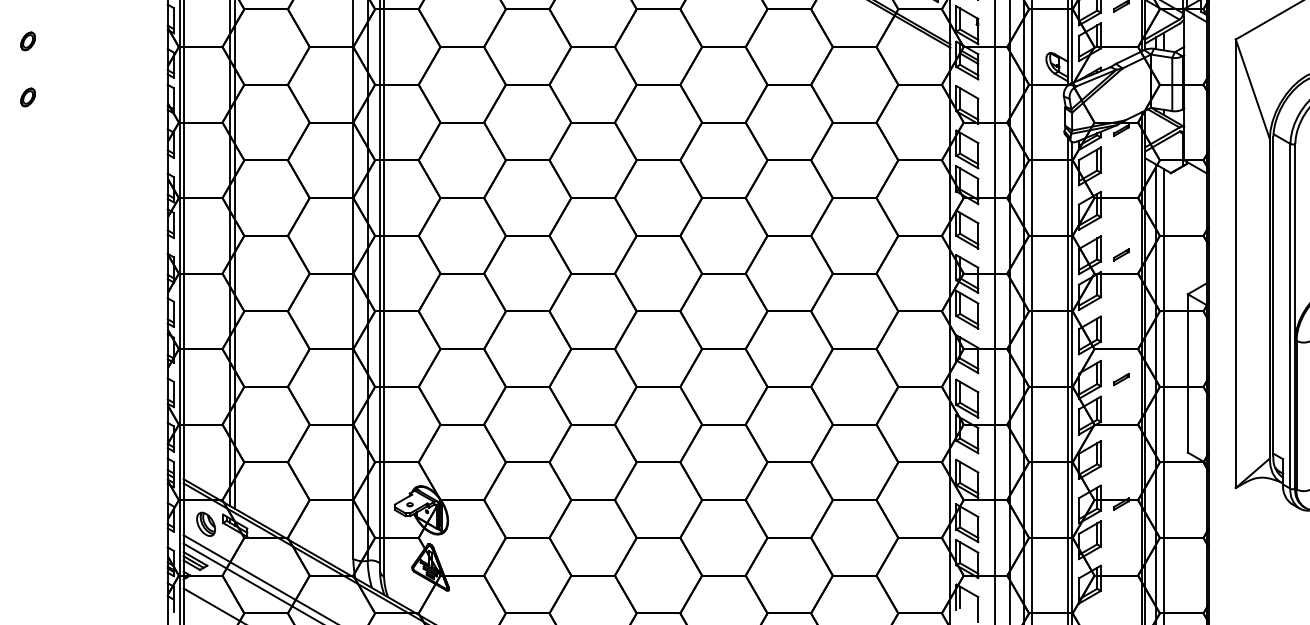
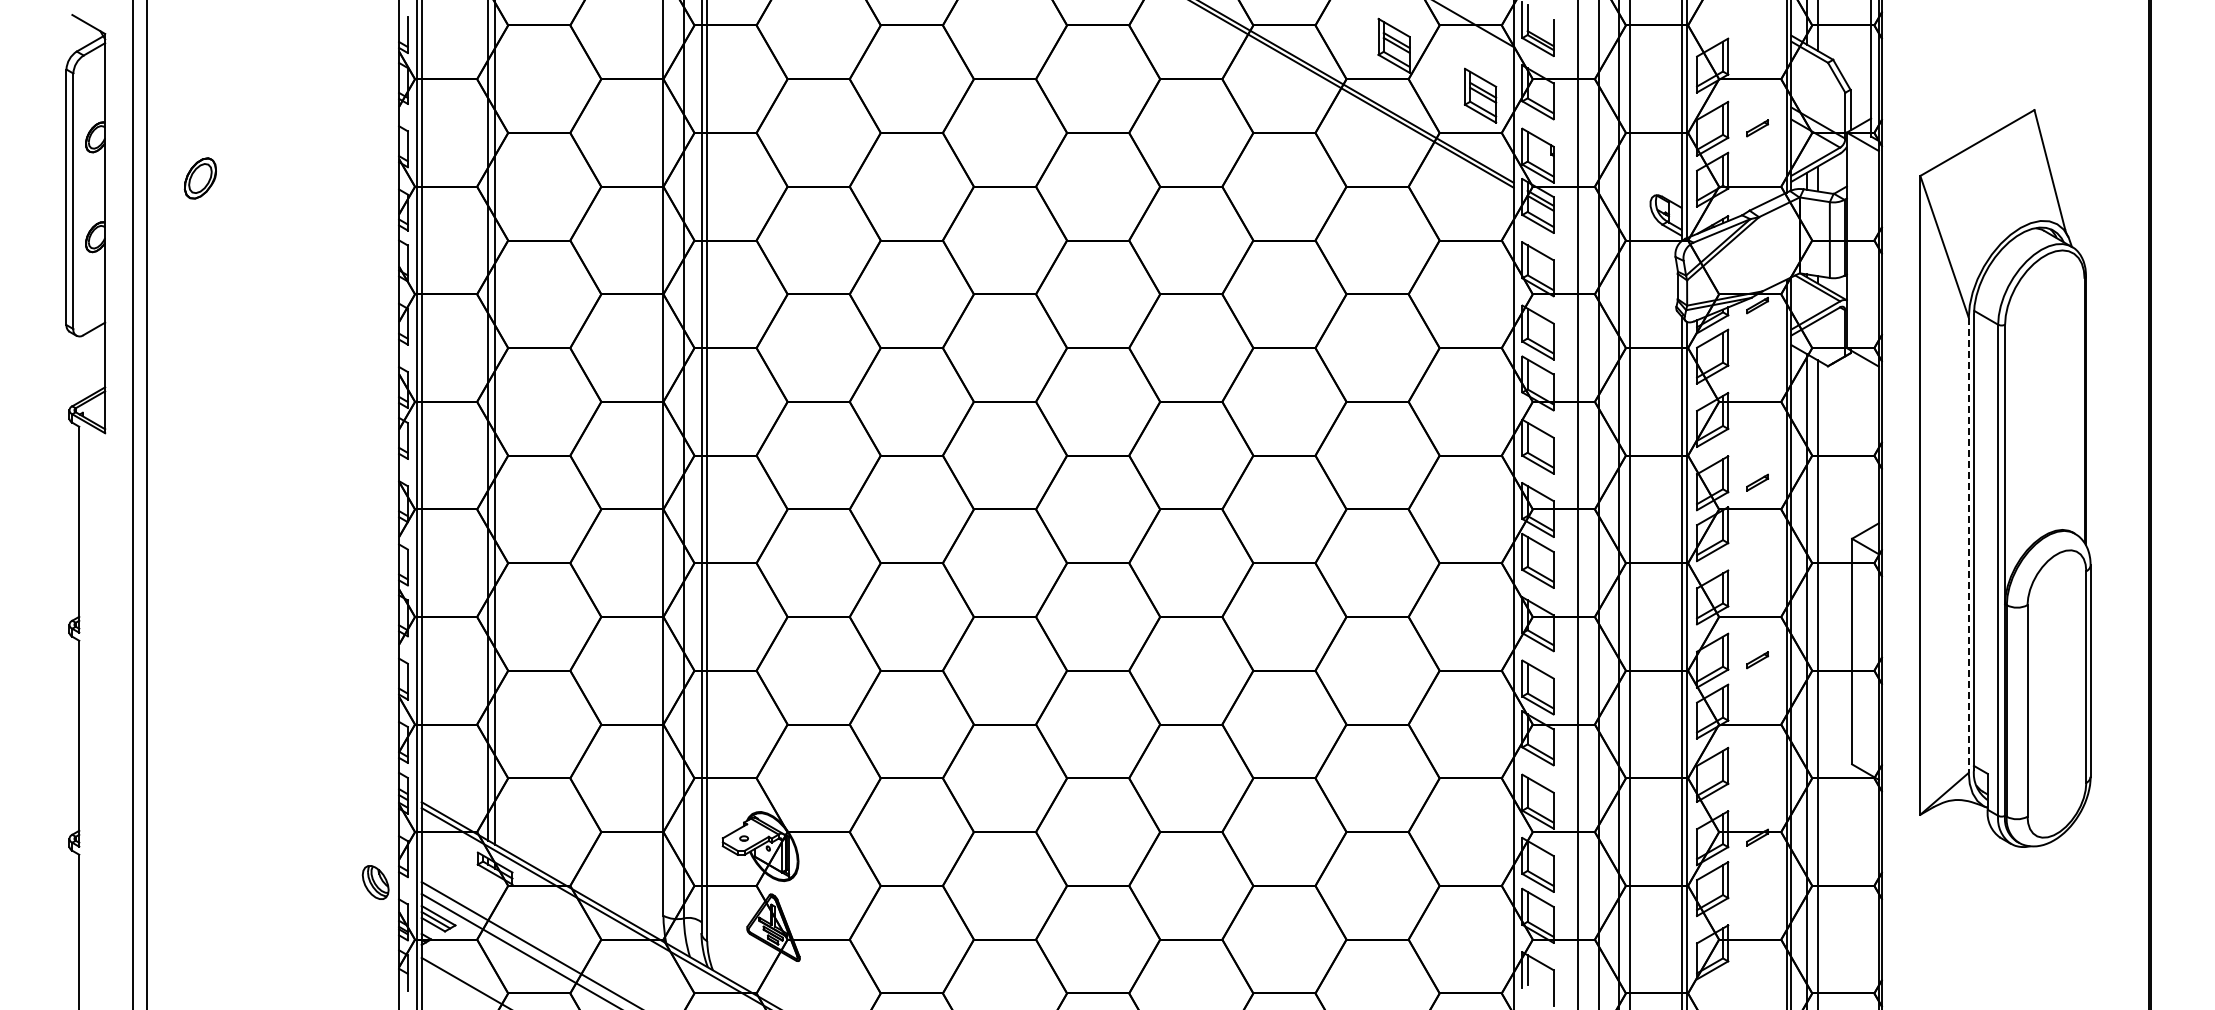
part: (27, 41) -> (199, 178), size x1.6
part: (27, 97) -> (199, 258), removed
line: (1269, 298) -> (1968, 545), solid -> dashed
part: (205, 524) -> (375, 882), moved

